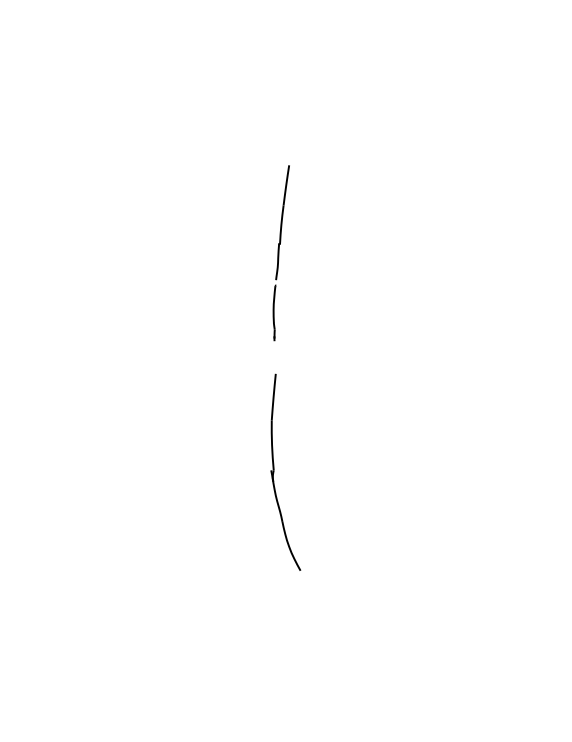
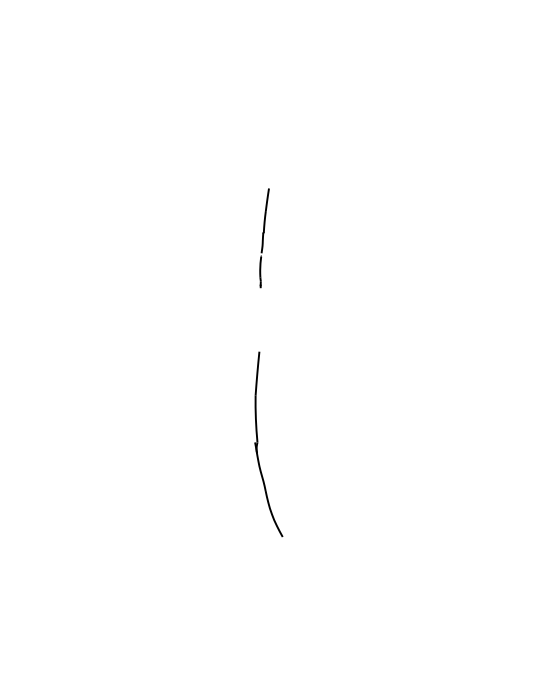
part: (281, 252) -> (264, 237), size x0.6

